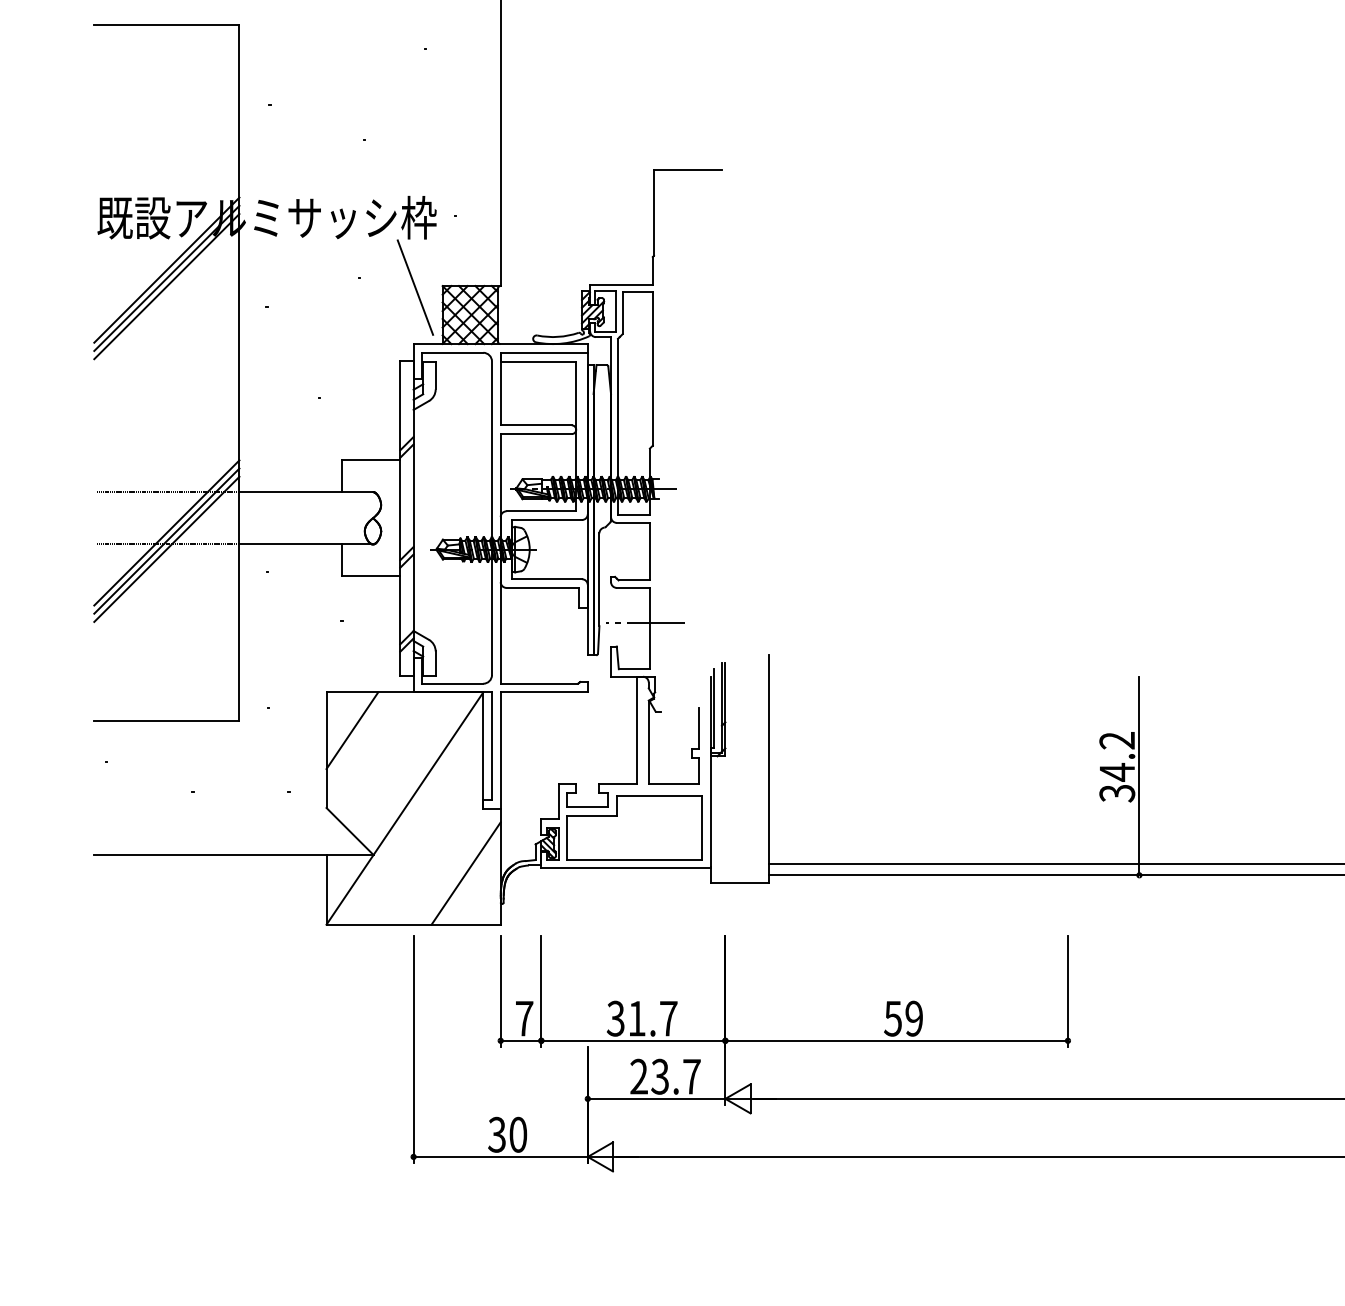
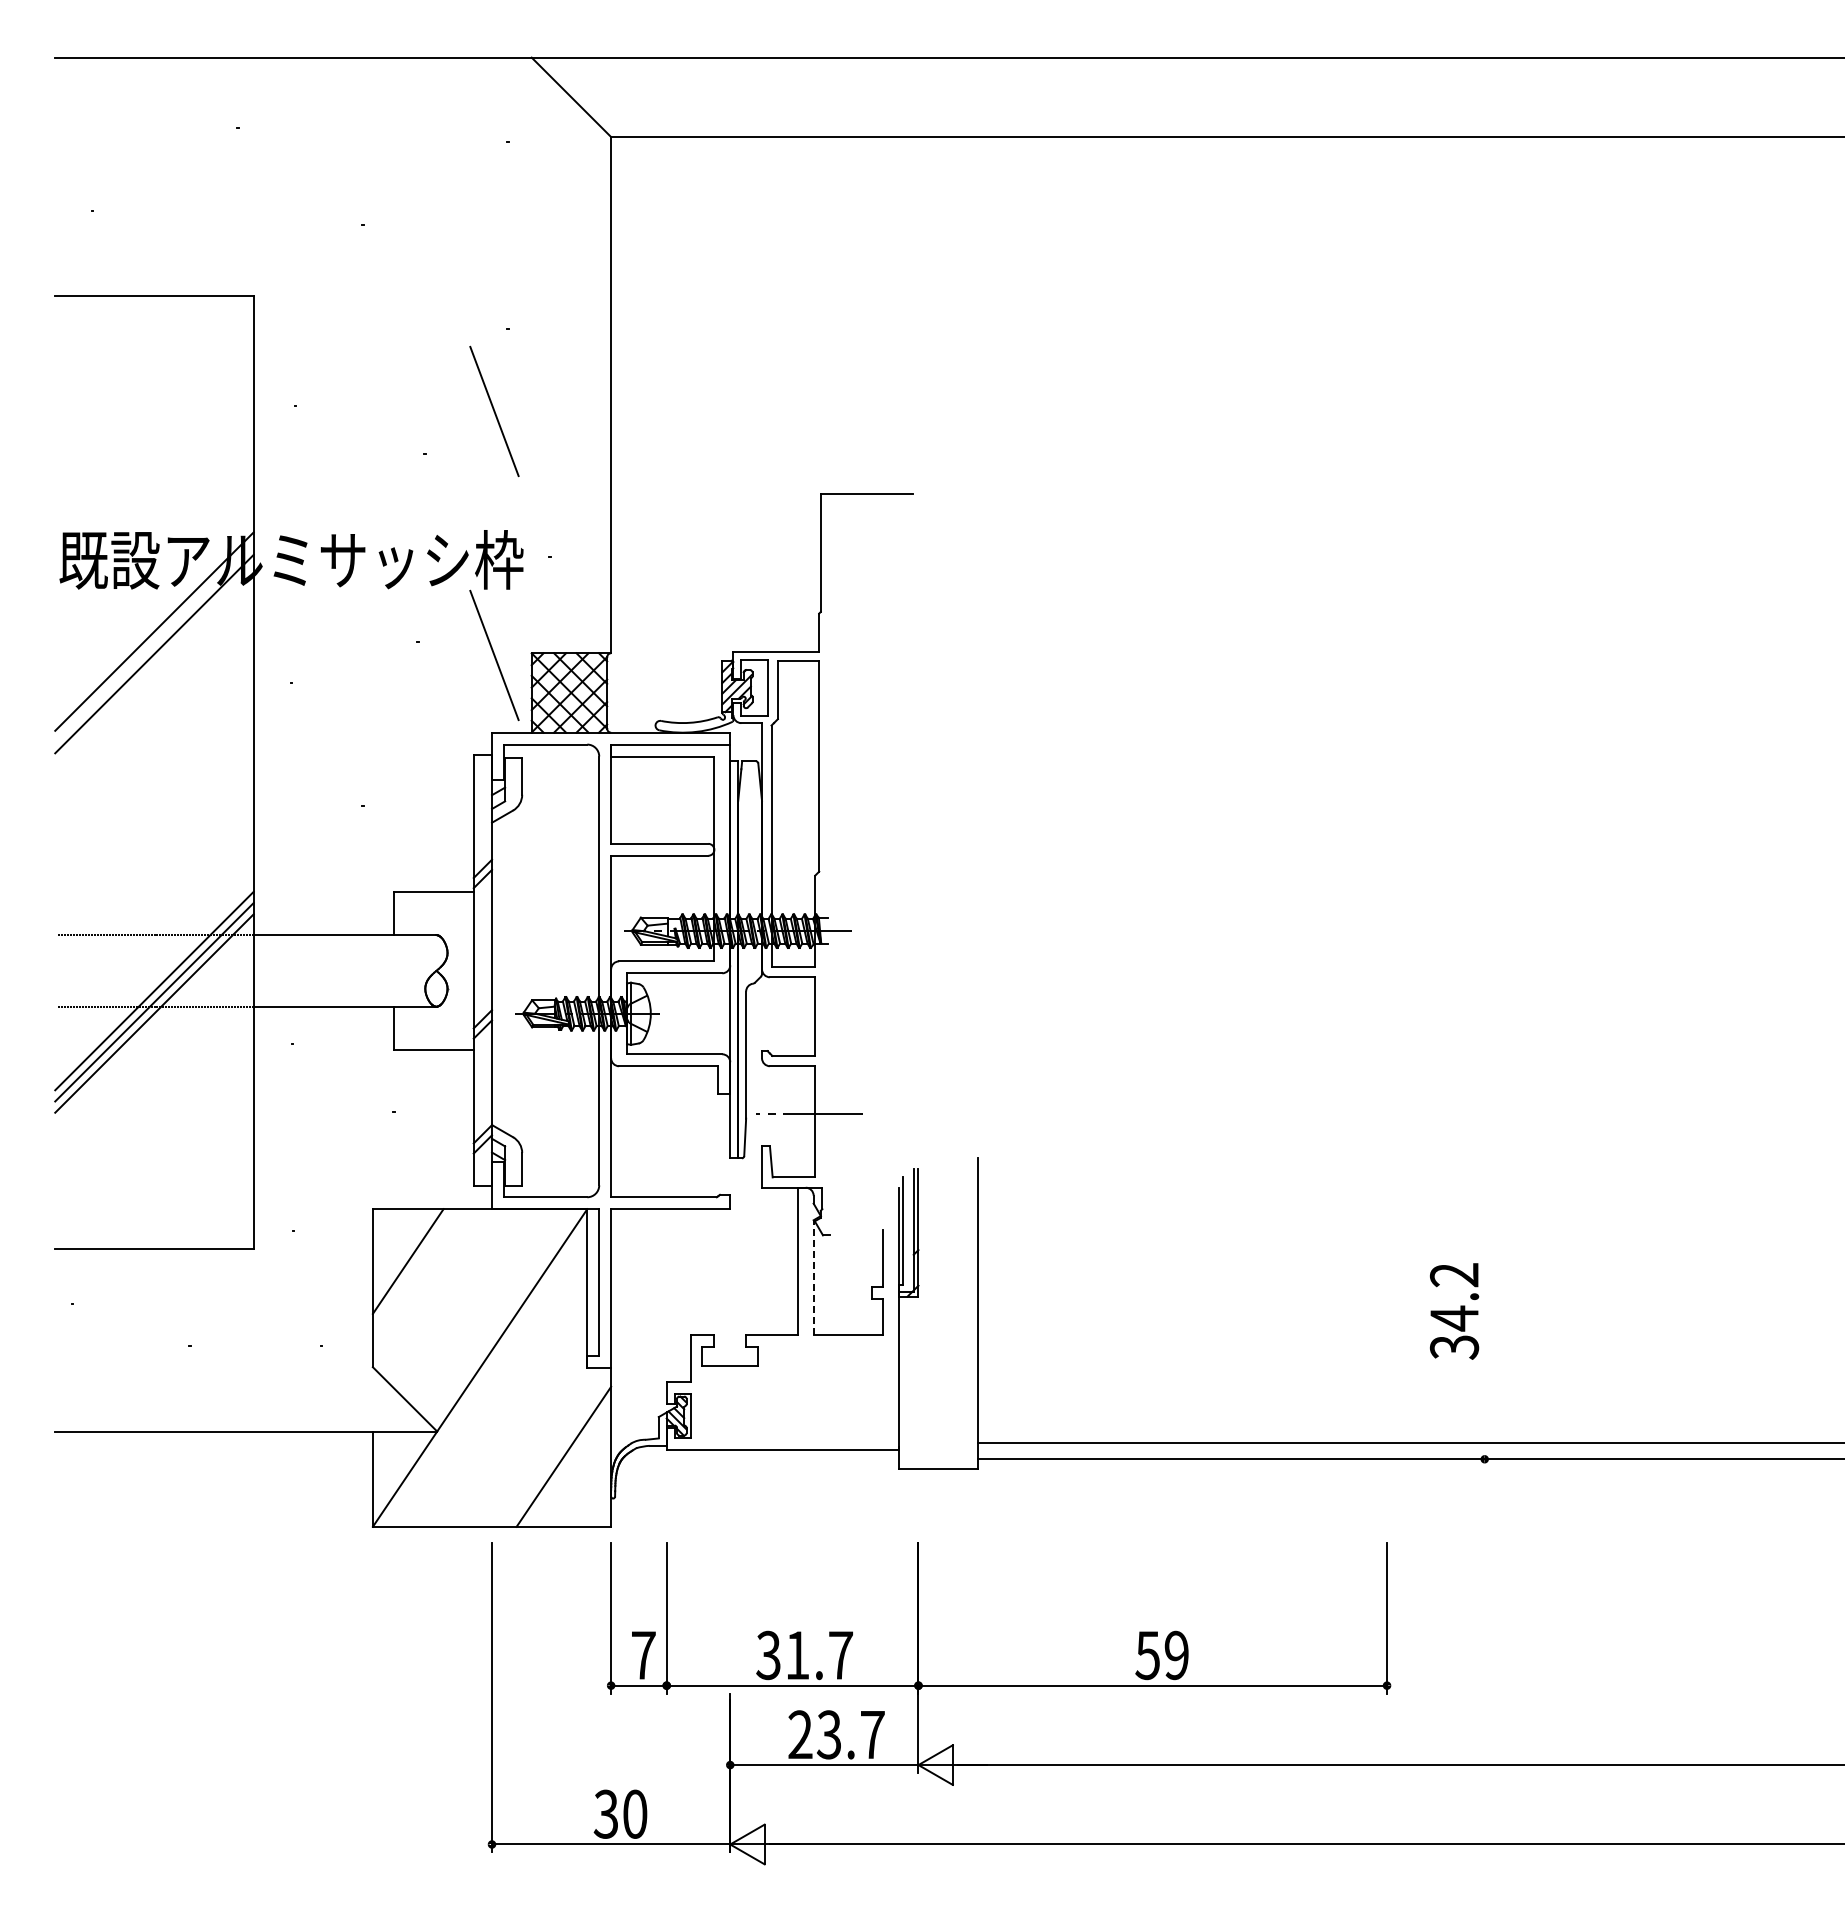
line: (415, 109) -> (494, 411), added
line: (166, 278) -> (154, 642), removed
line: (648, 741) -> (813, 1276), solid -> dashed
line: (1139, 776) -> (1484, 1323), removed
part: (634, 827) -> (794, 1394), removed

